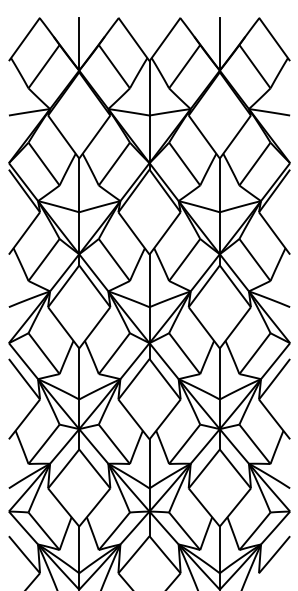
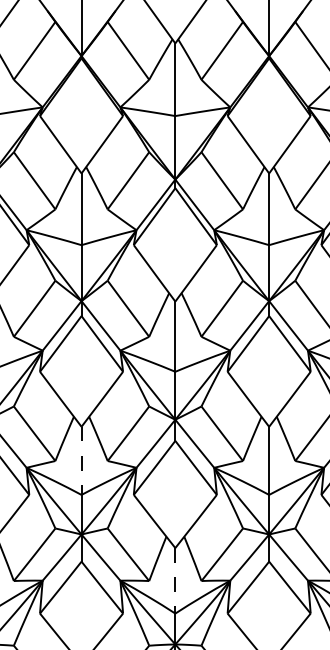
line: (79, 373) -> (81, 460), solid -> dashed
line: (149, 463) -> (175, 580), solid -> dashed

